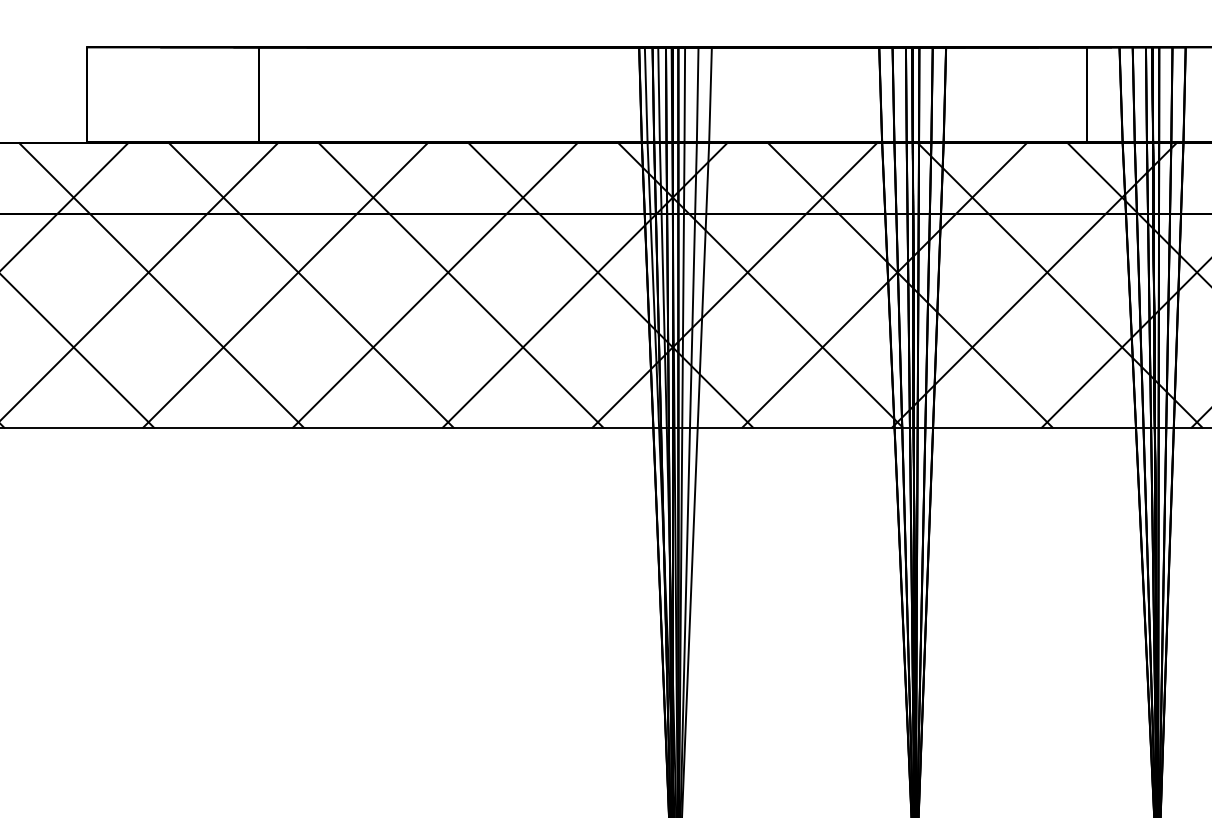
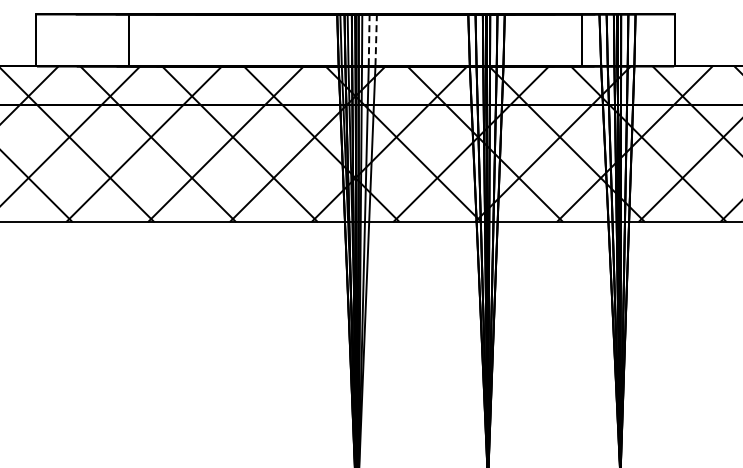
line: (698, 95) -> (369, 40), solid -> dashed
line: (711, 95) -> (376, 40), solid -> dashed

